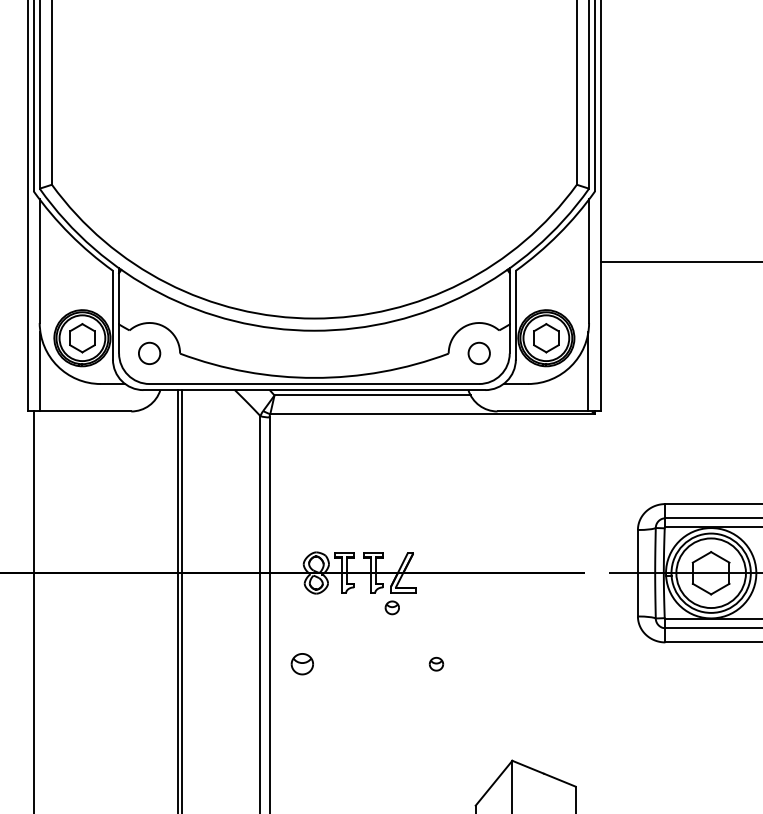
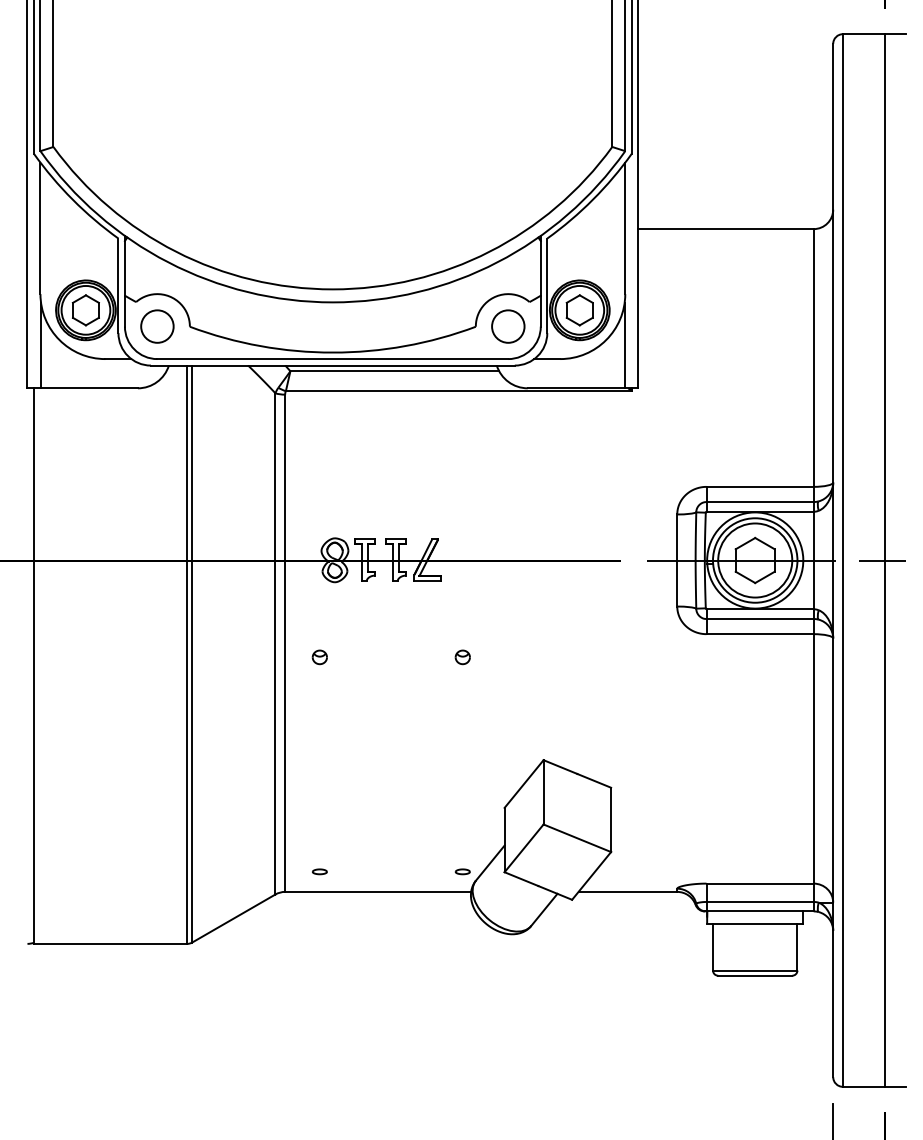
circle: (149, 353) -> (157, 326), size x1.43
circle: (479, 353) -> (508, 326), size x1.43
part: (392, 607) -> (415, 597), removed
part: (301, 664) -> (319, 657), size x0.62

